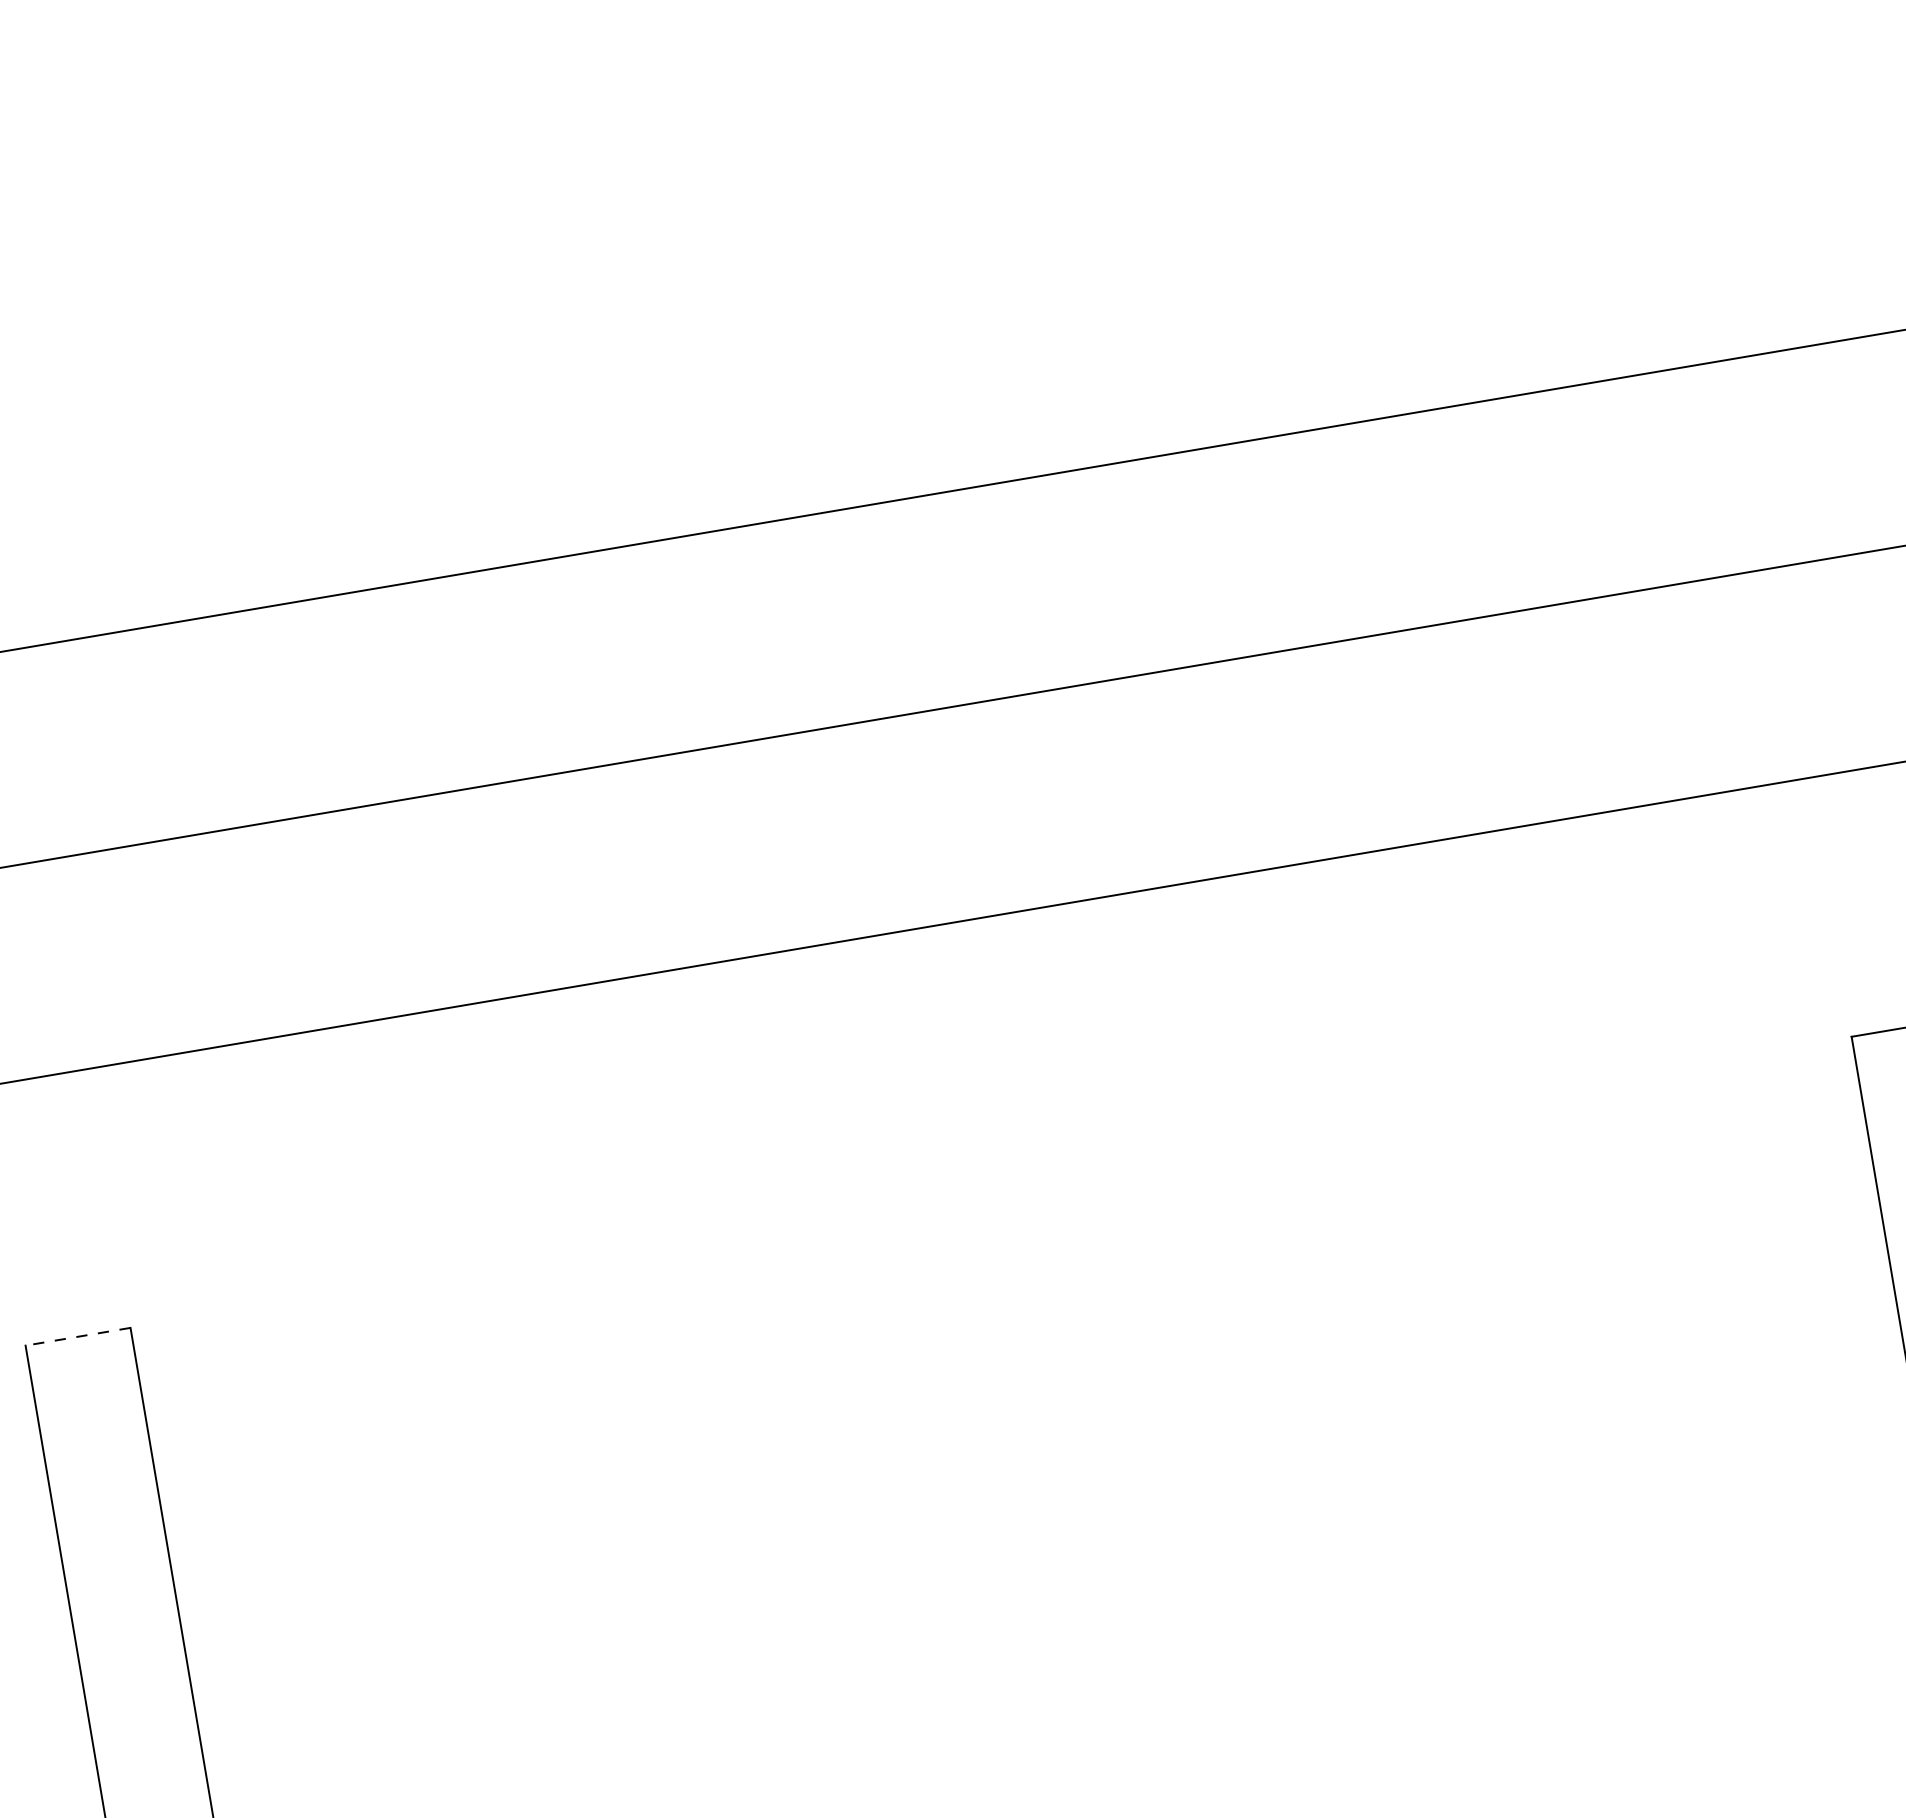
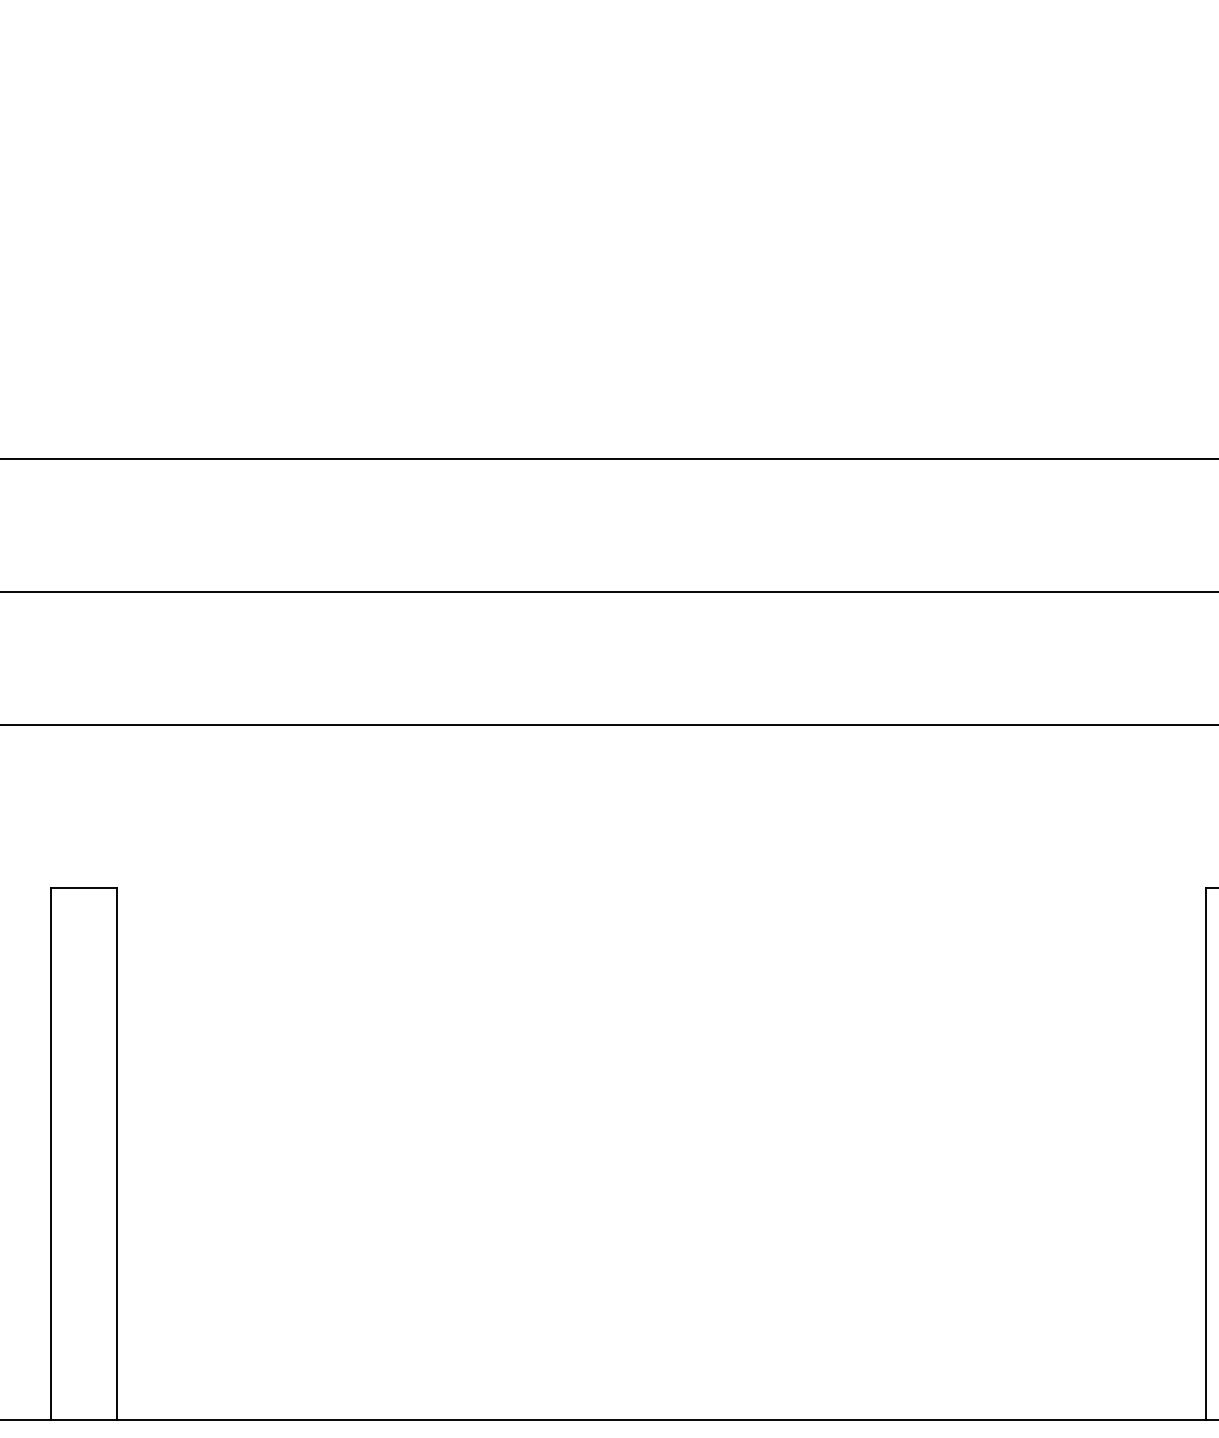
line: (77, 1336) -> (83, 888), dashed -> solid

